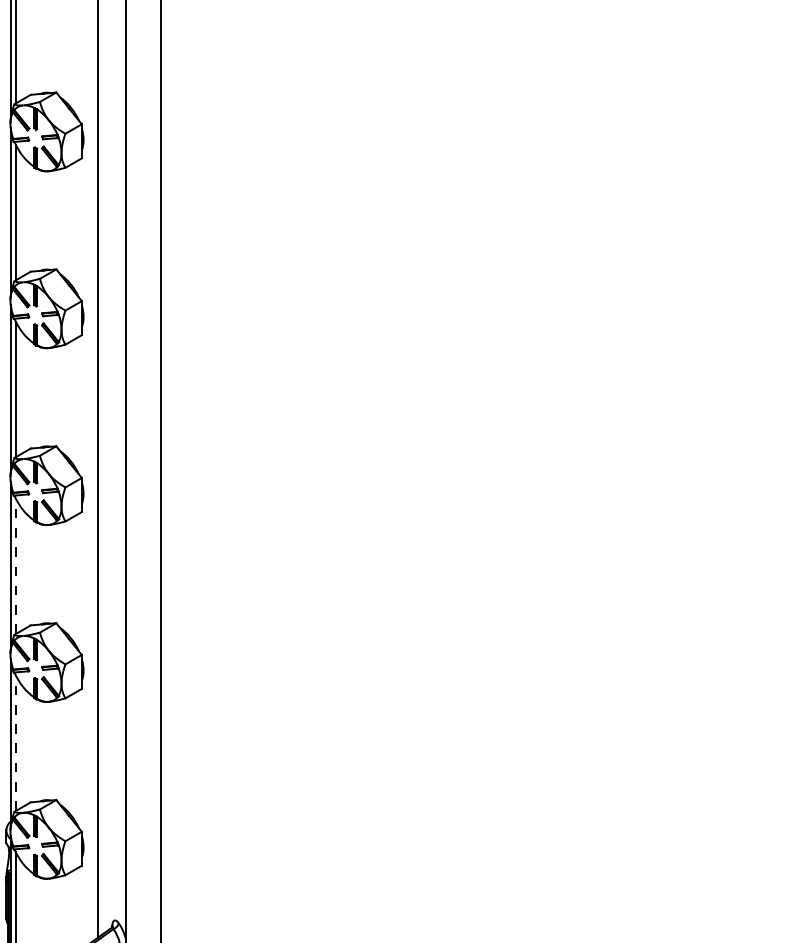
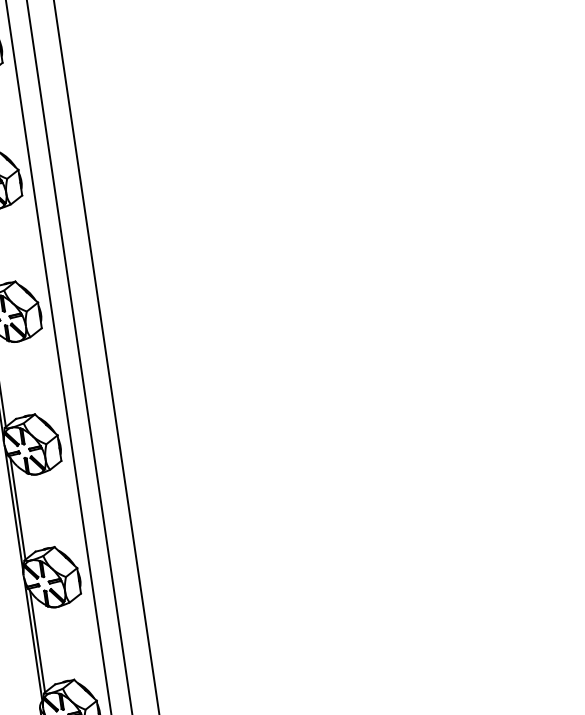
line: (15, 566) -> (17, 509), dashed -> solid
line: (15, 743) -> (37, 641), dashed -> solid

